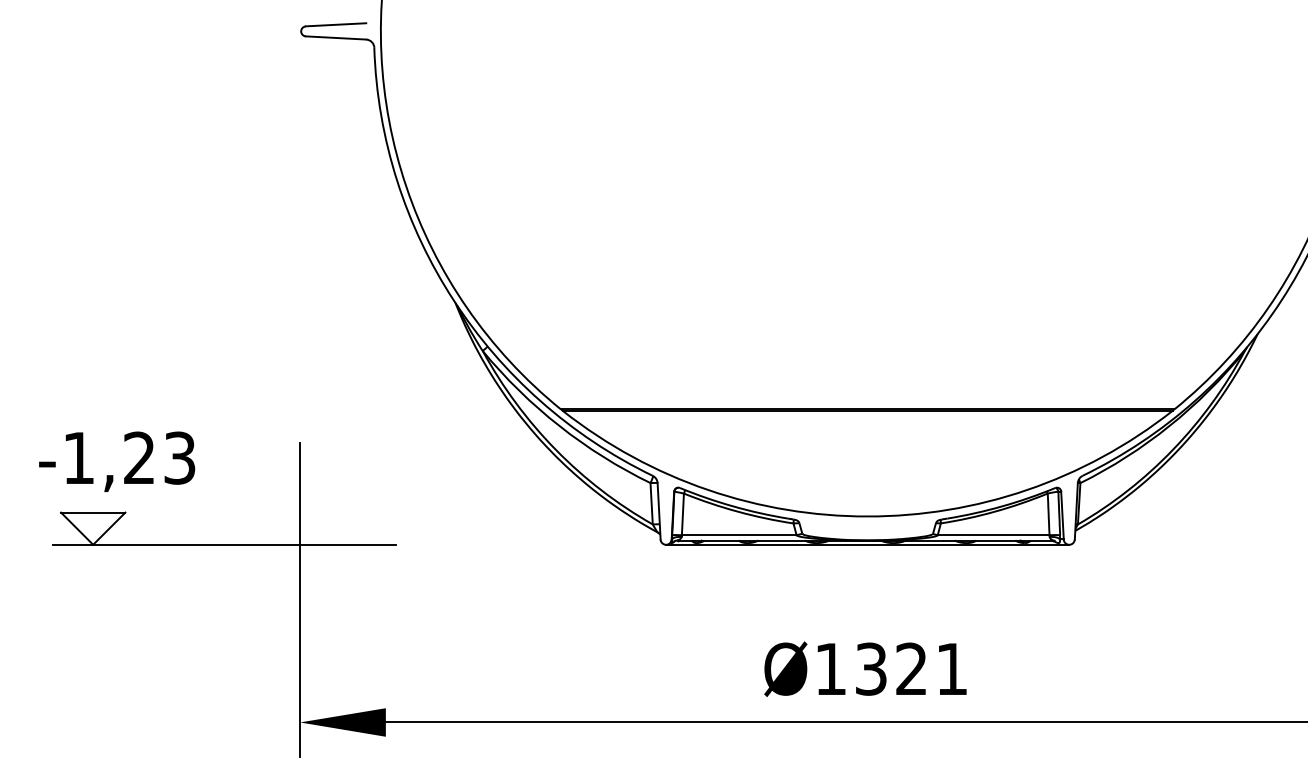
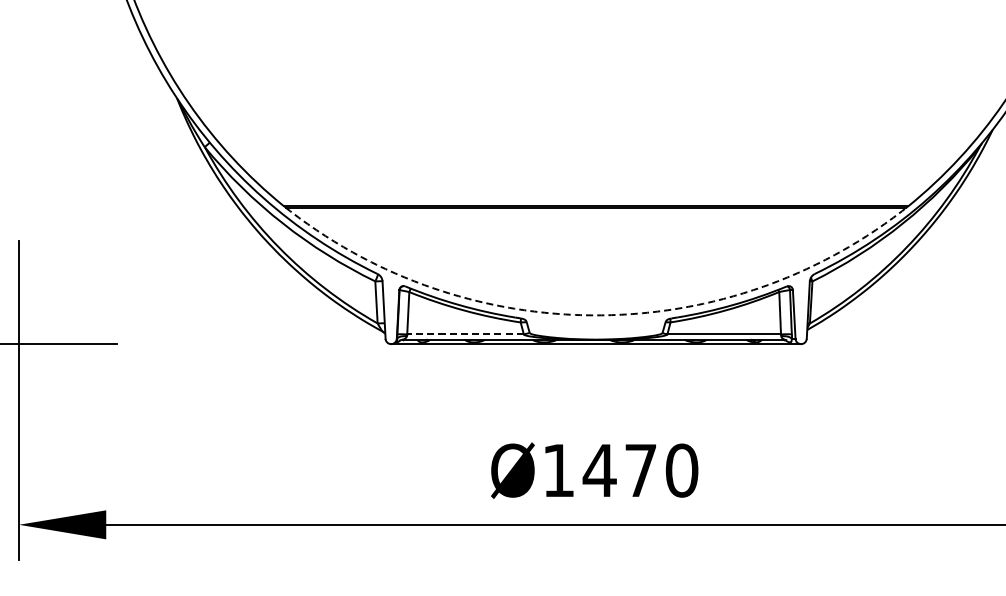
arc: (867, 516) -> (595, 315), solid -> dashed
line: (738, 535) -> (464, 334), solid -> dashed
text: (911, 668) -> (640, 469), Ø1321 -> Ø1470

